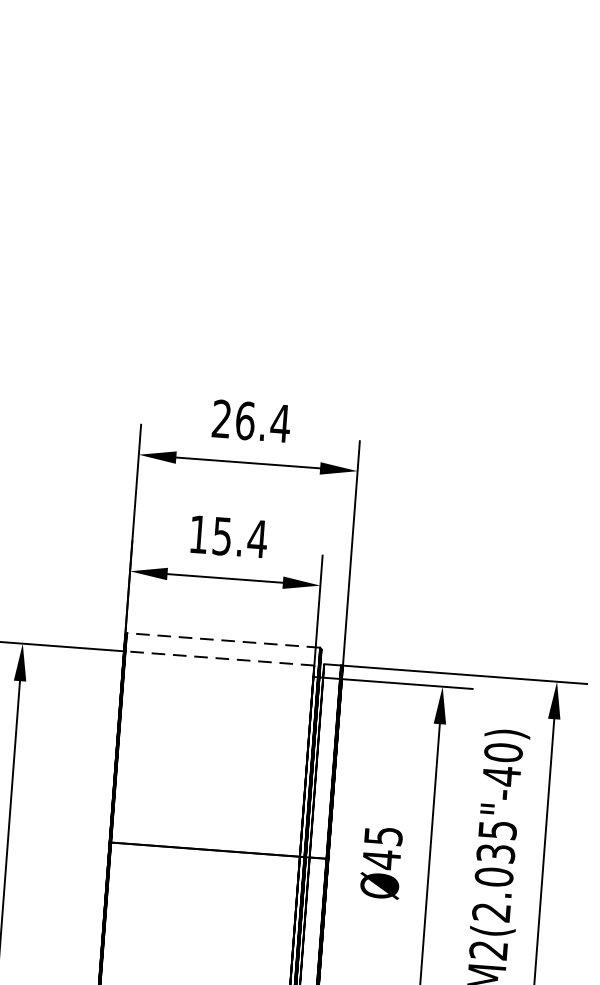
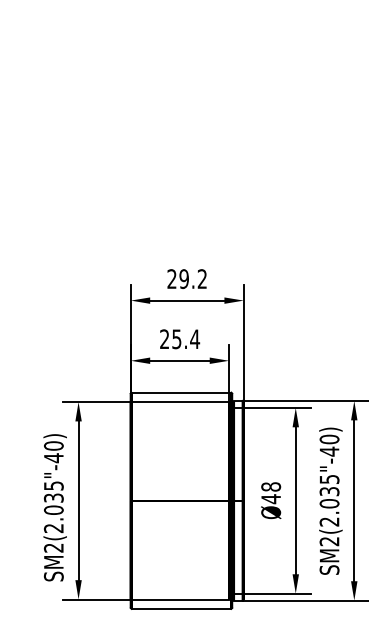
text: (263, 422) -> (193, 279), 26.4 -> 29.2
text: (198, 533) -> (164, 338), 15.4 -> 25.4
line: (223, 640) -> (181, 392), dashed -> solid
line: (218, 659) -> (179, 402), dashed -> solid
text: (384, 835) -> (271, 486), Ø45 -> Ø48

